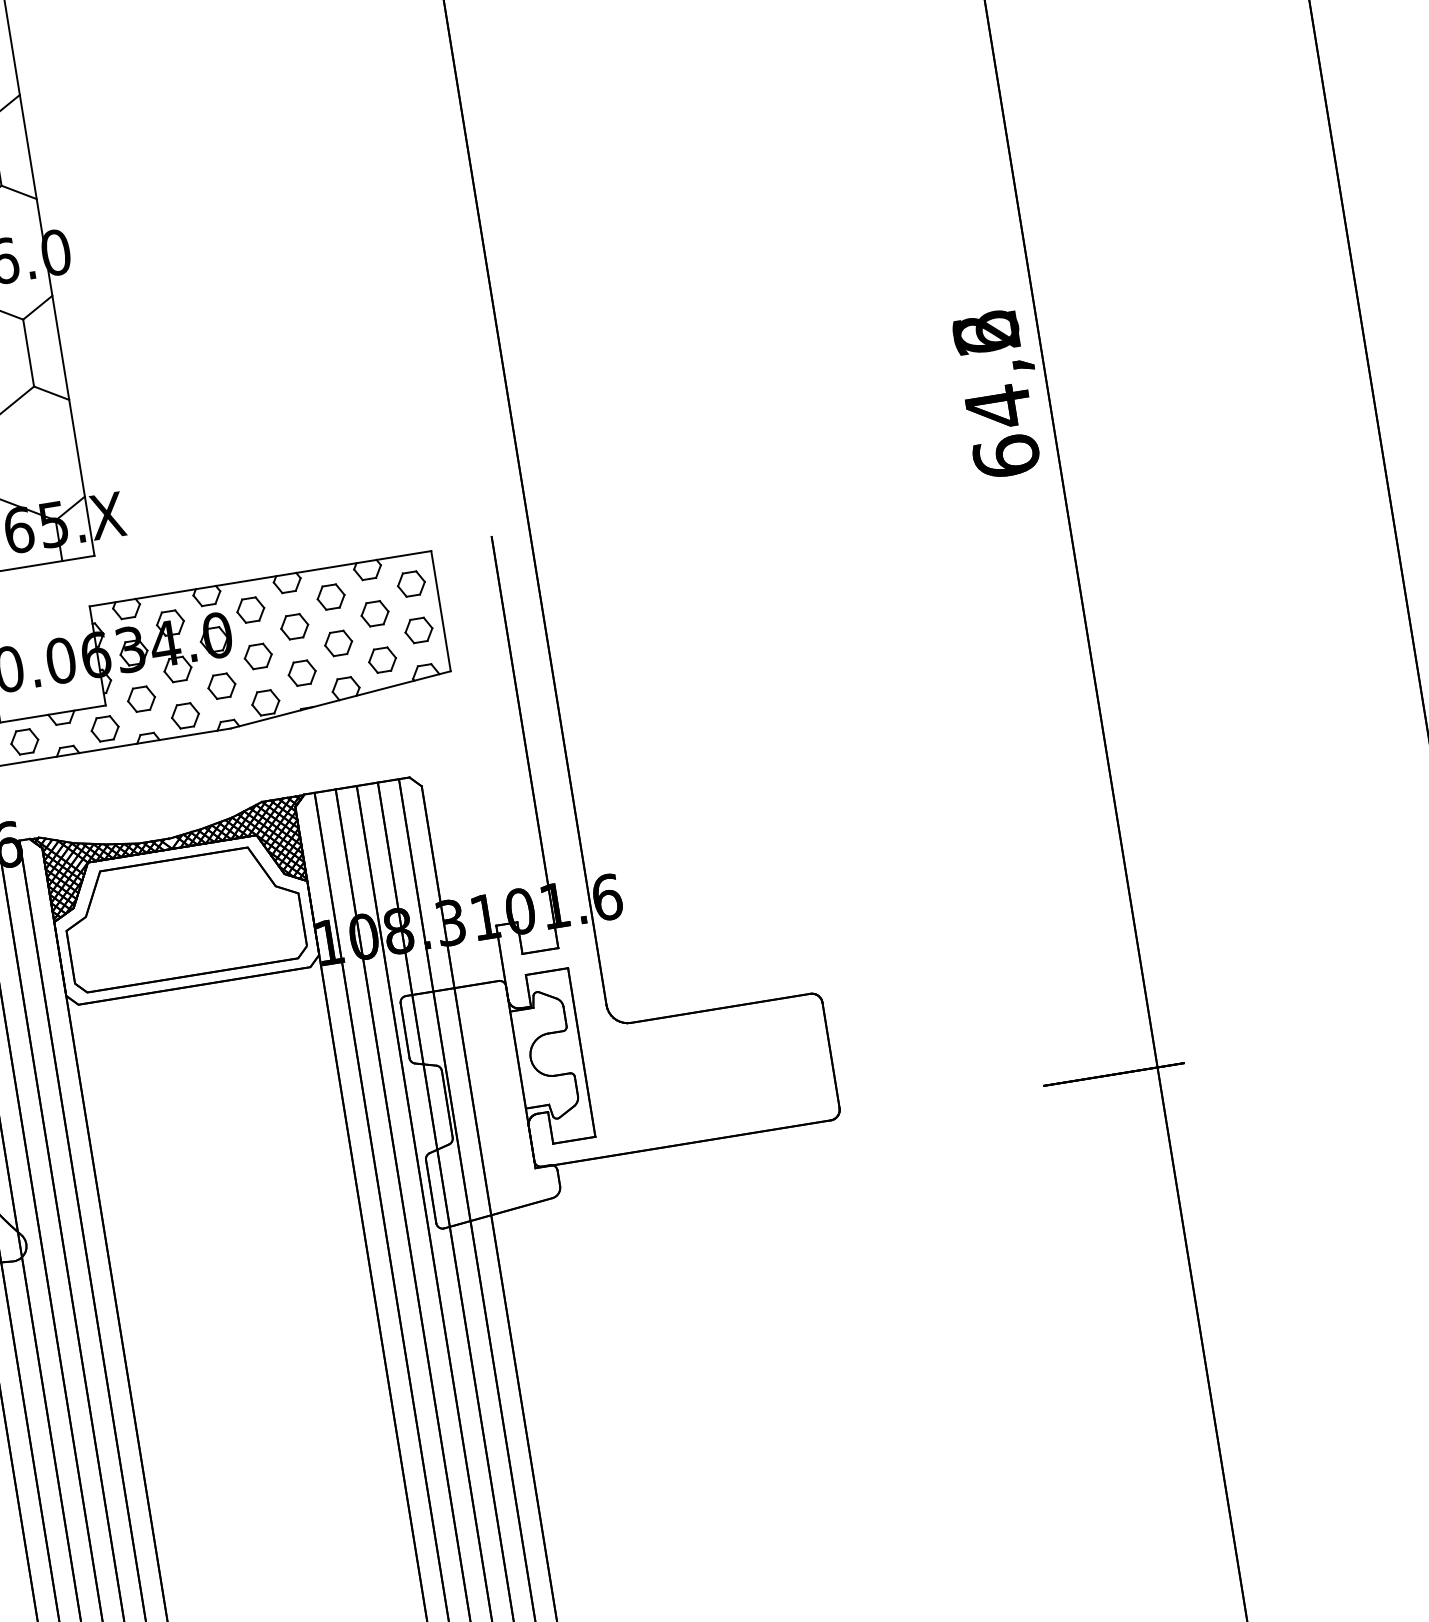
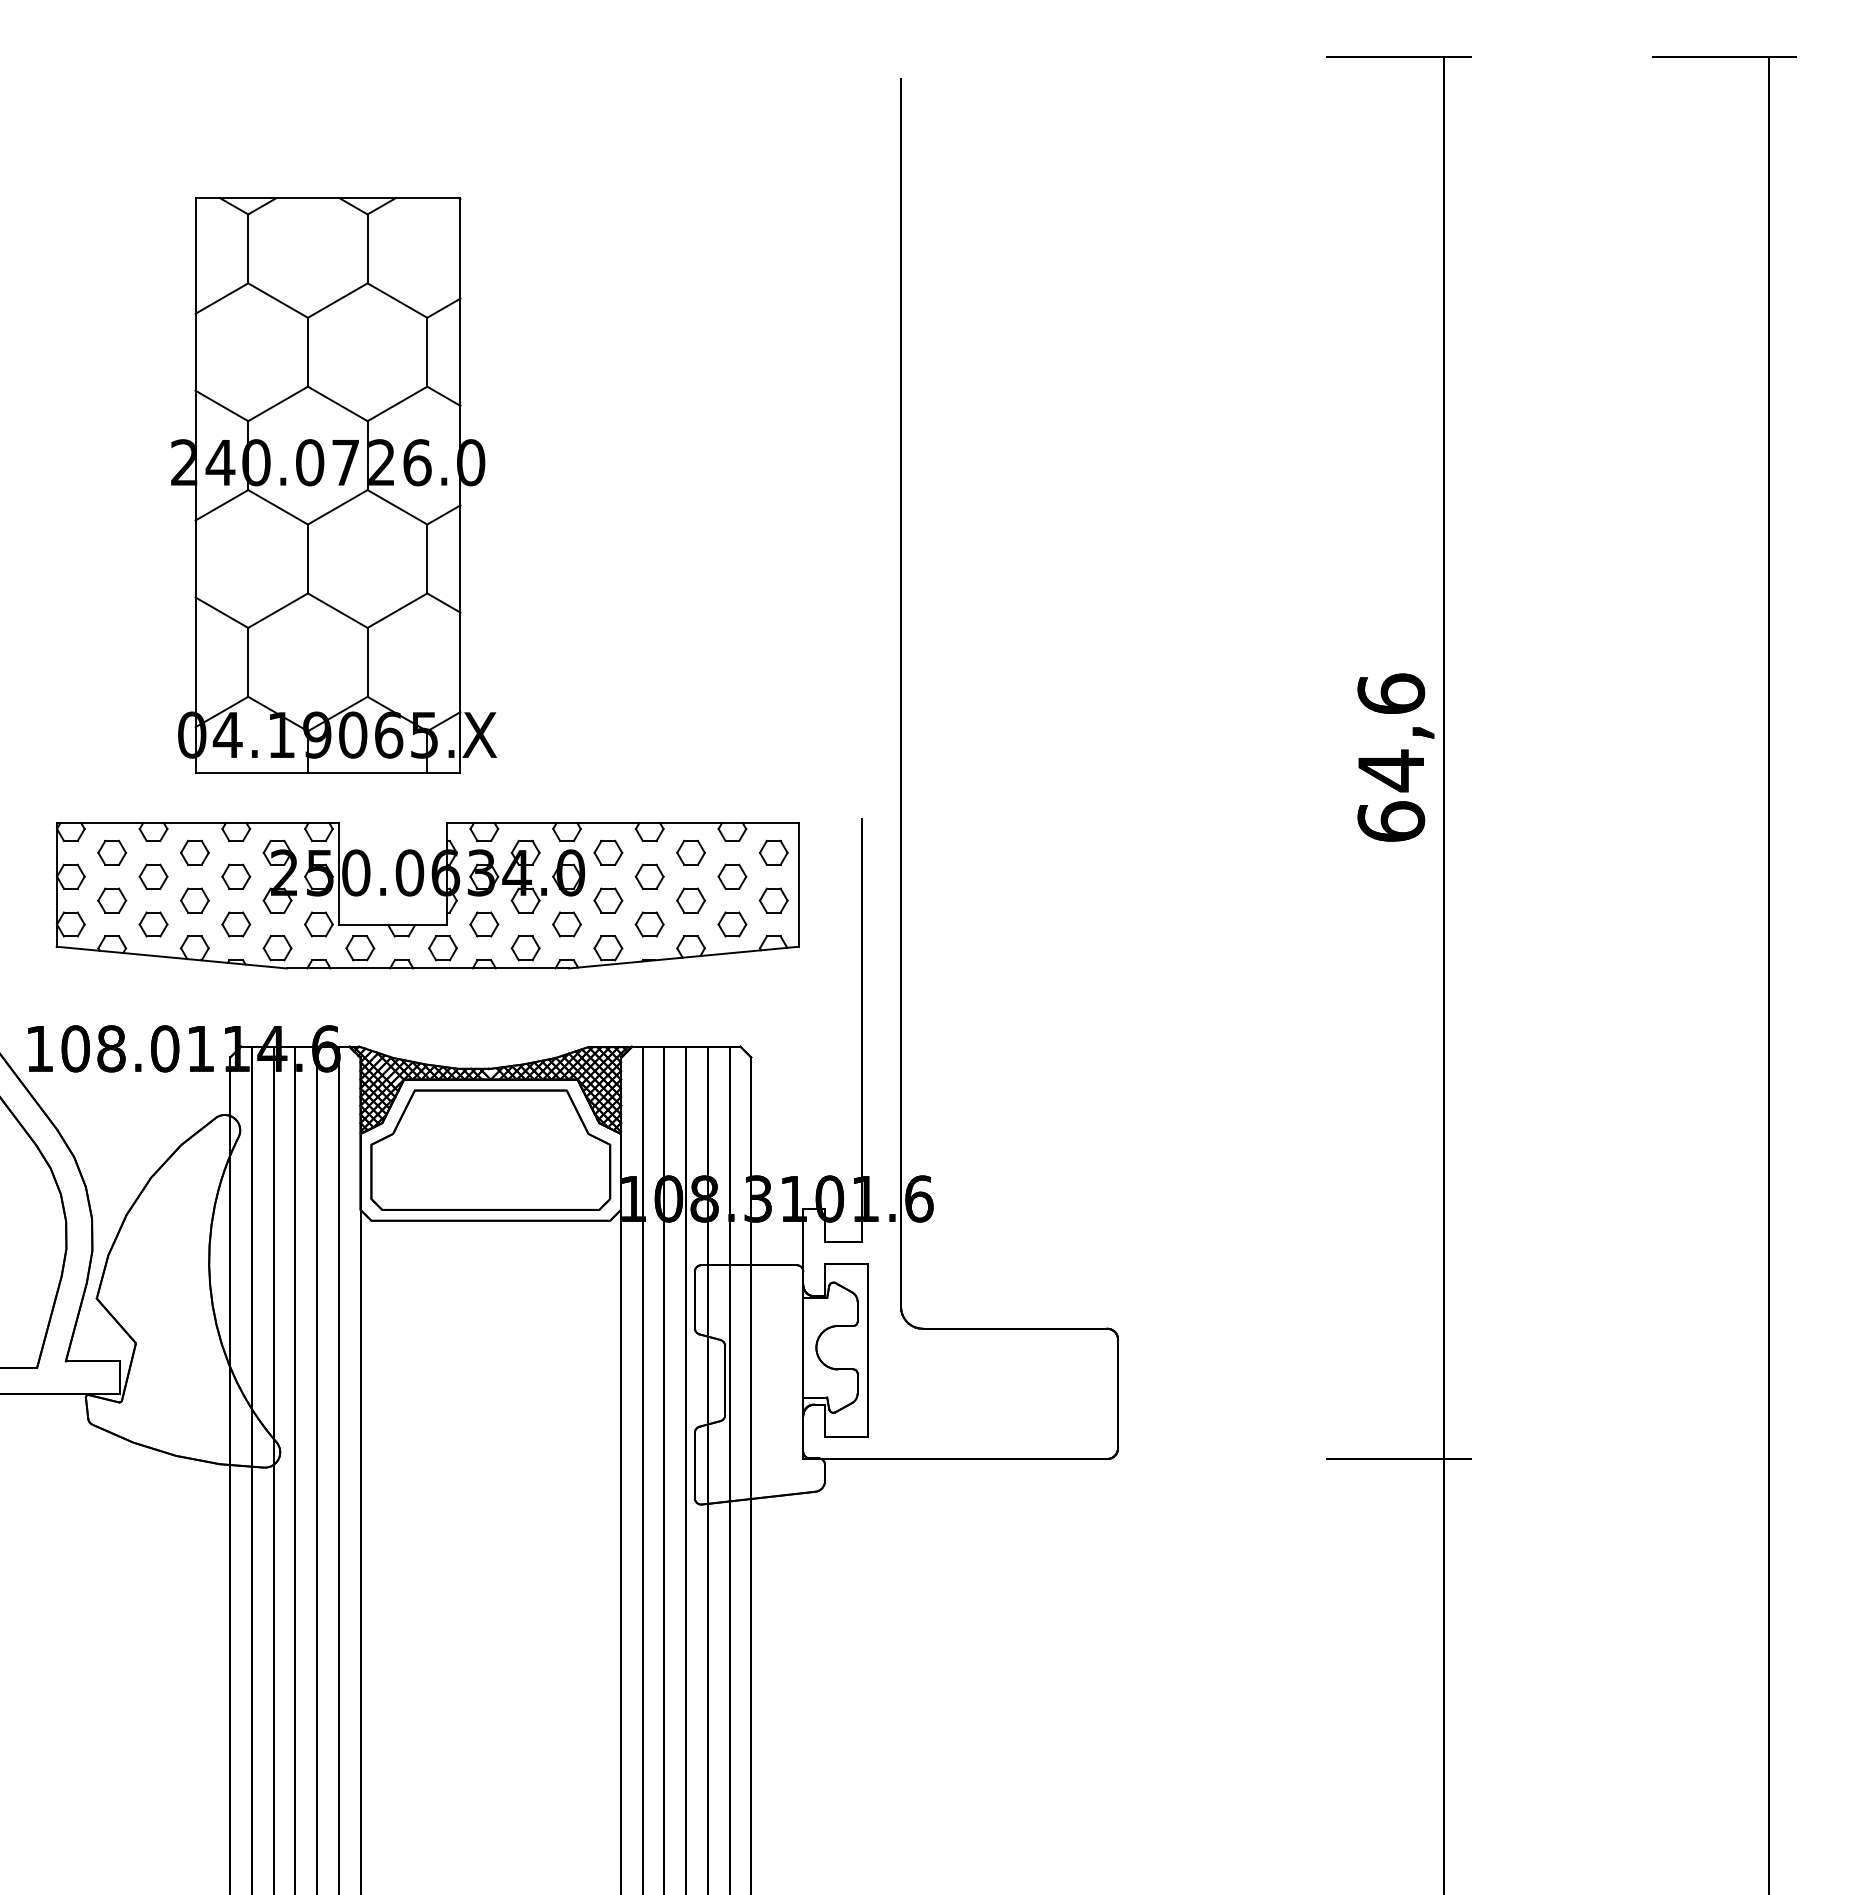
text: (986, 332) -> (1391, 693), 64,2 -> 64,6

